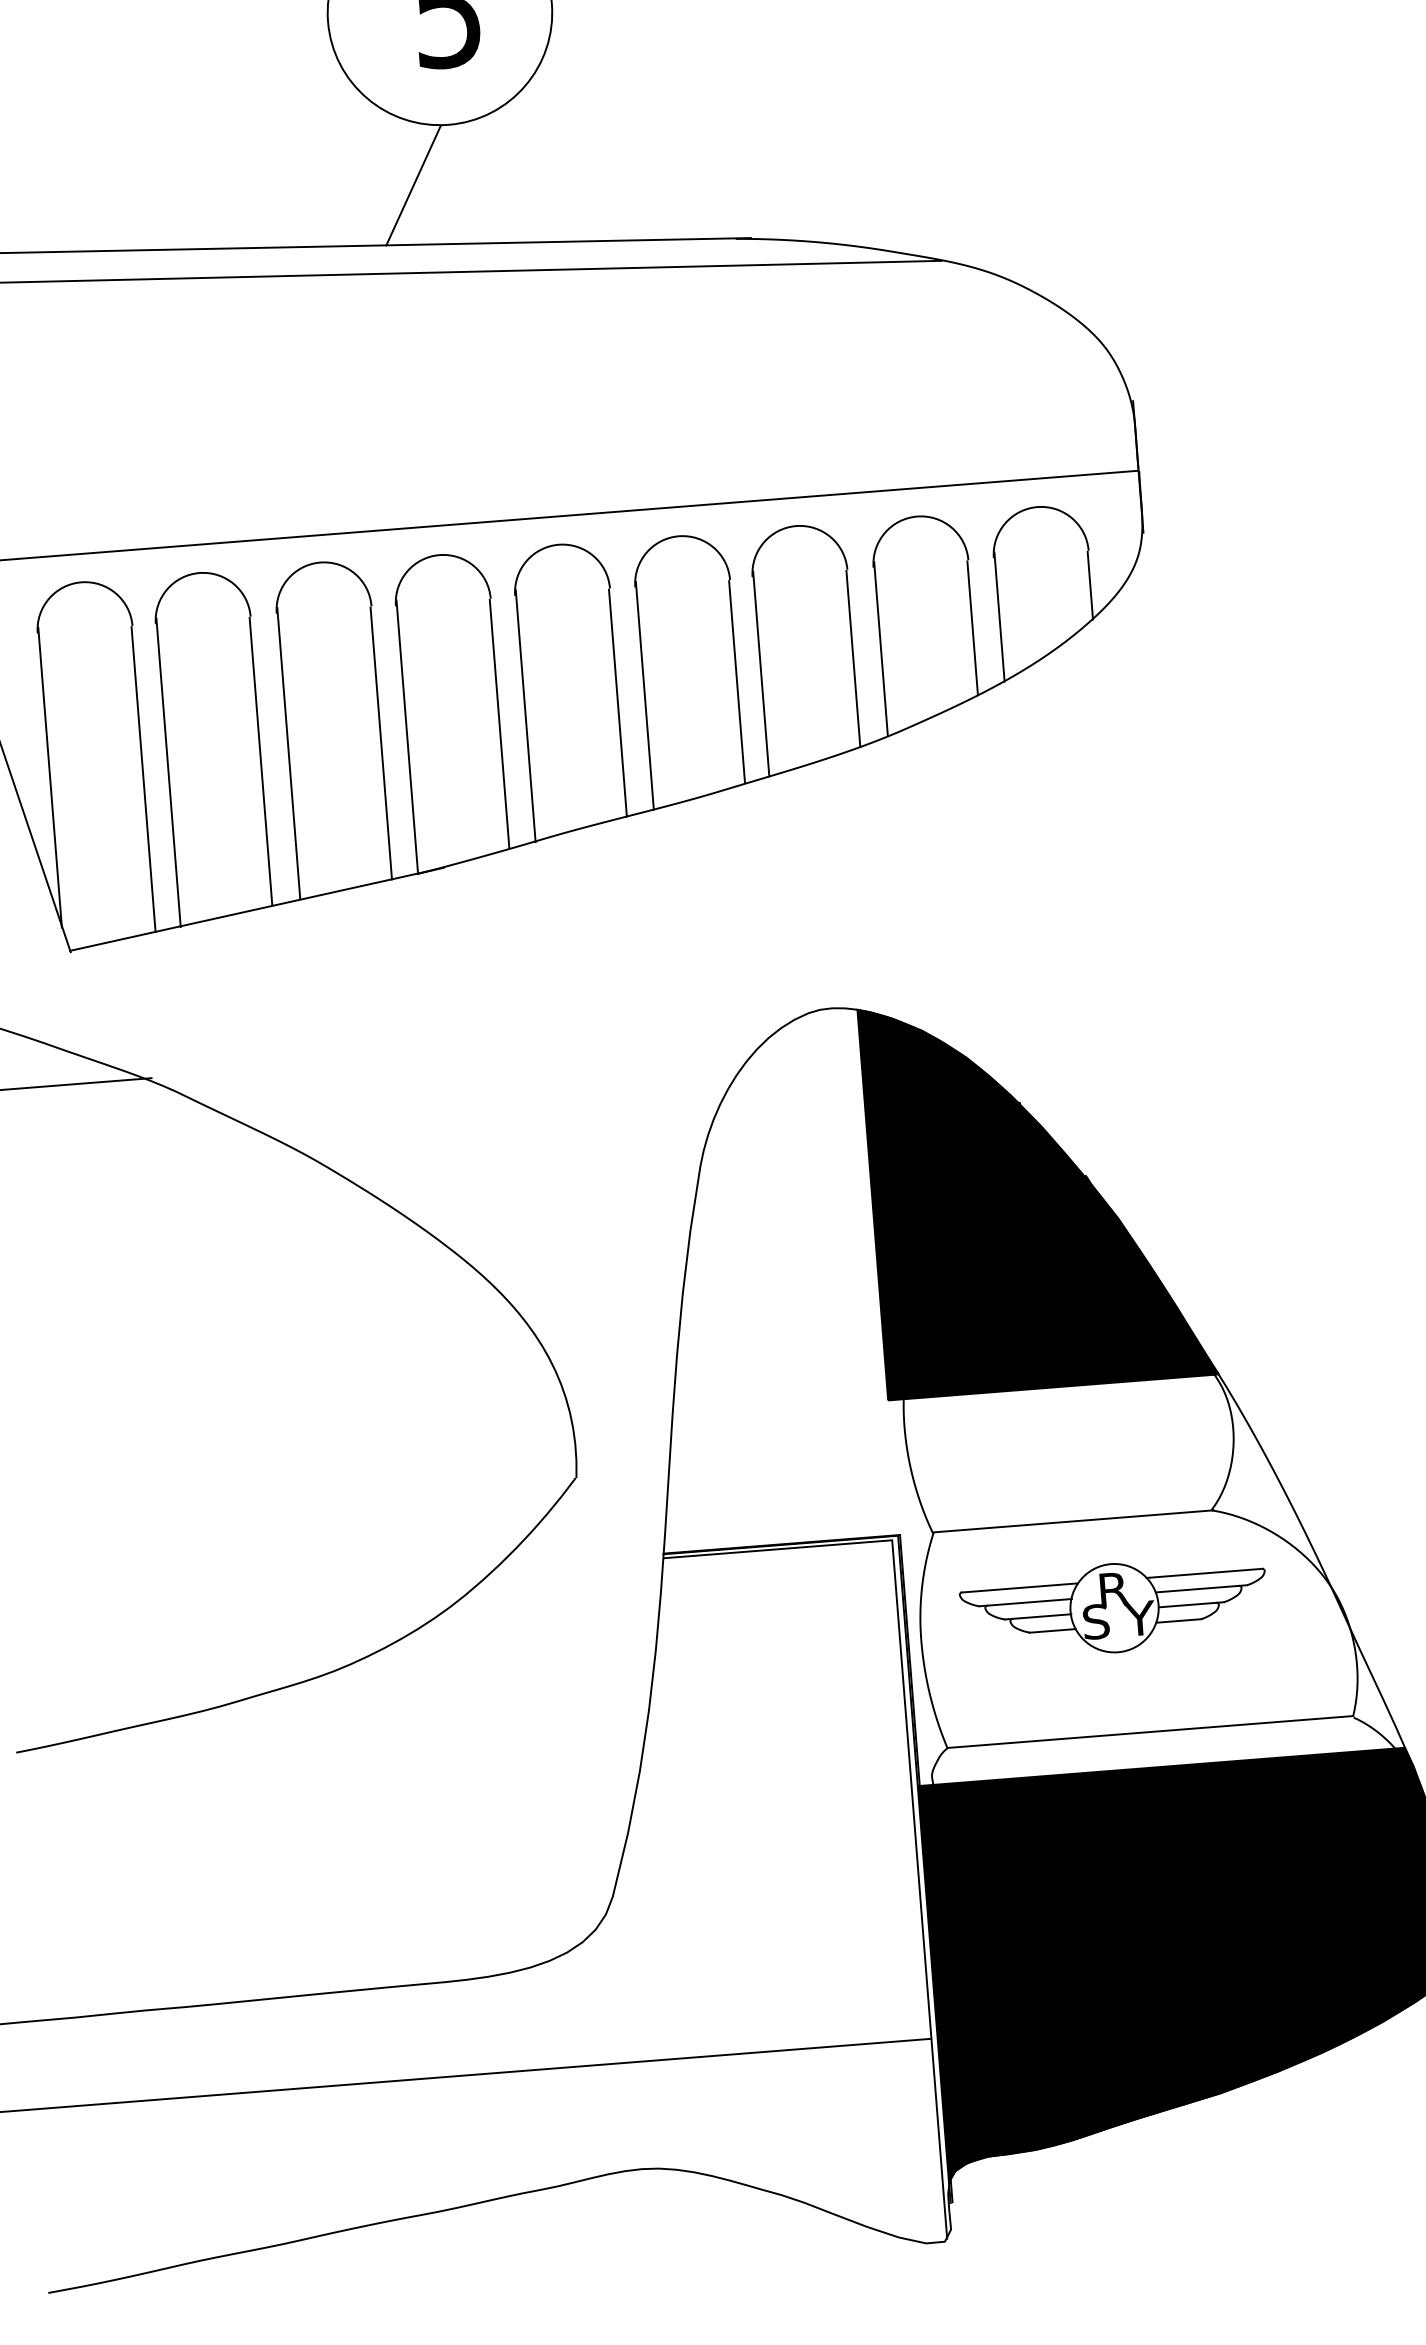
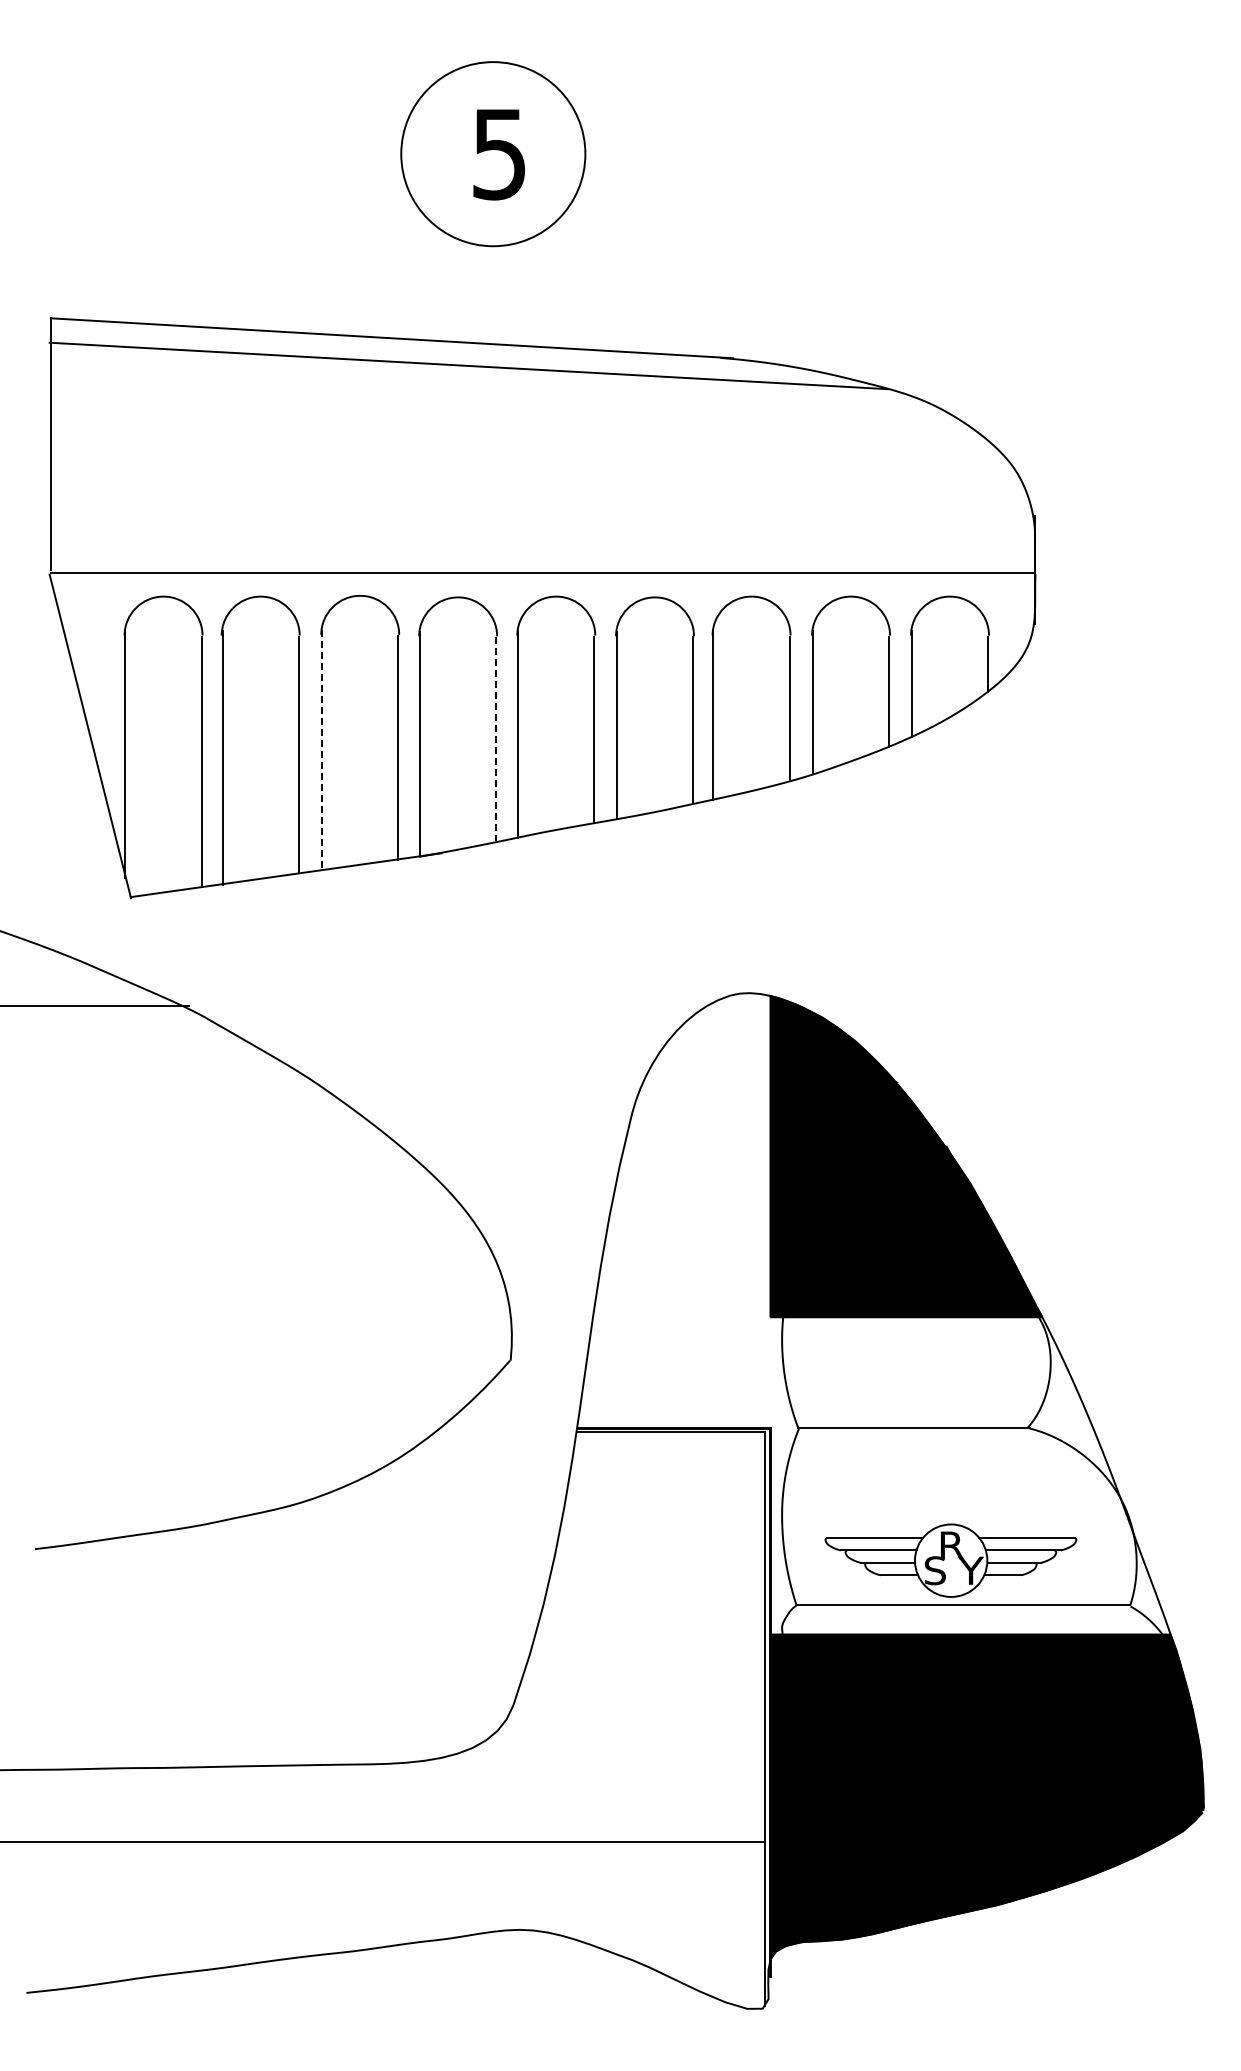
line: (413, 185) -> (460, 293), removed
line: (499, 724) -> (496, 739), solid -> dashed
line: (289, 754) -> (322, 750), solid -> dashed
part: (1113, 1608) -> (950, 1560), moved

